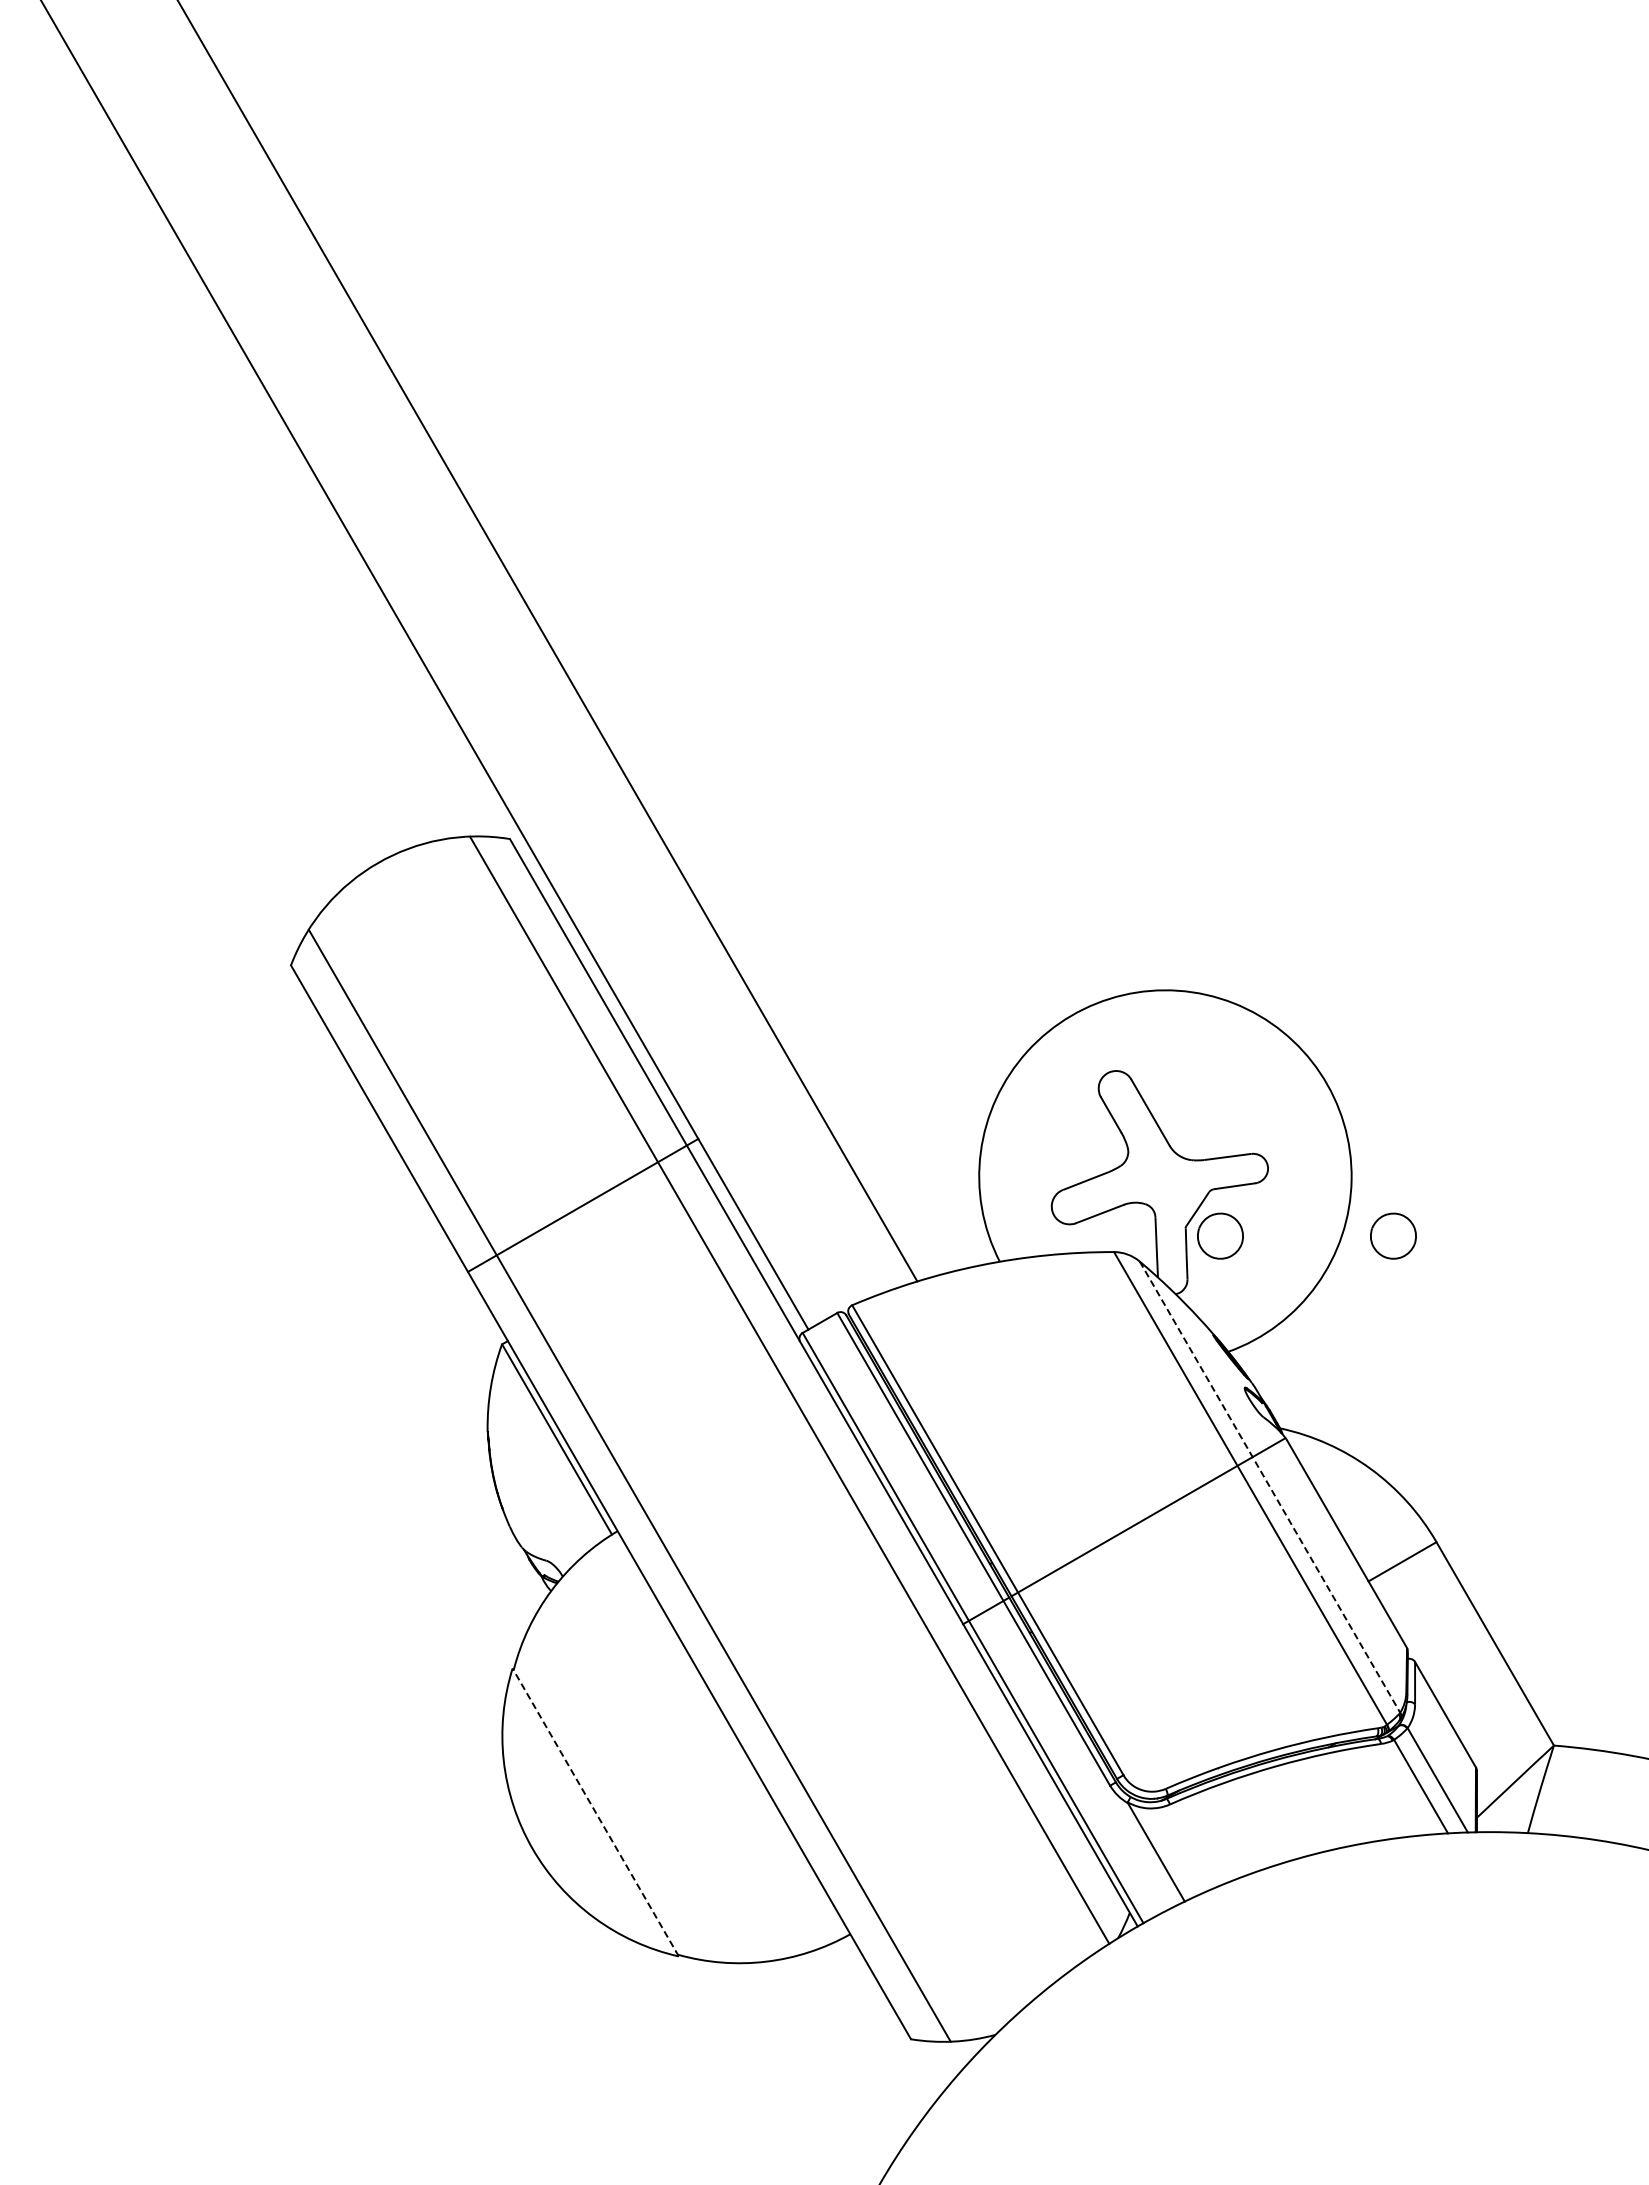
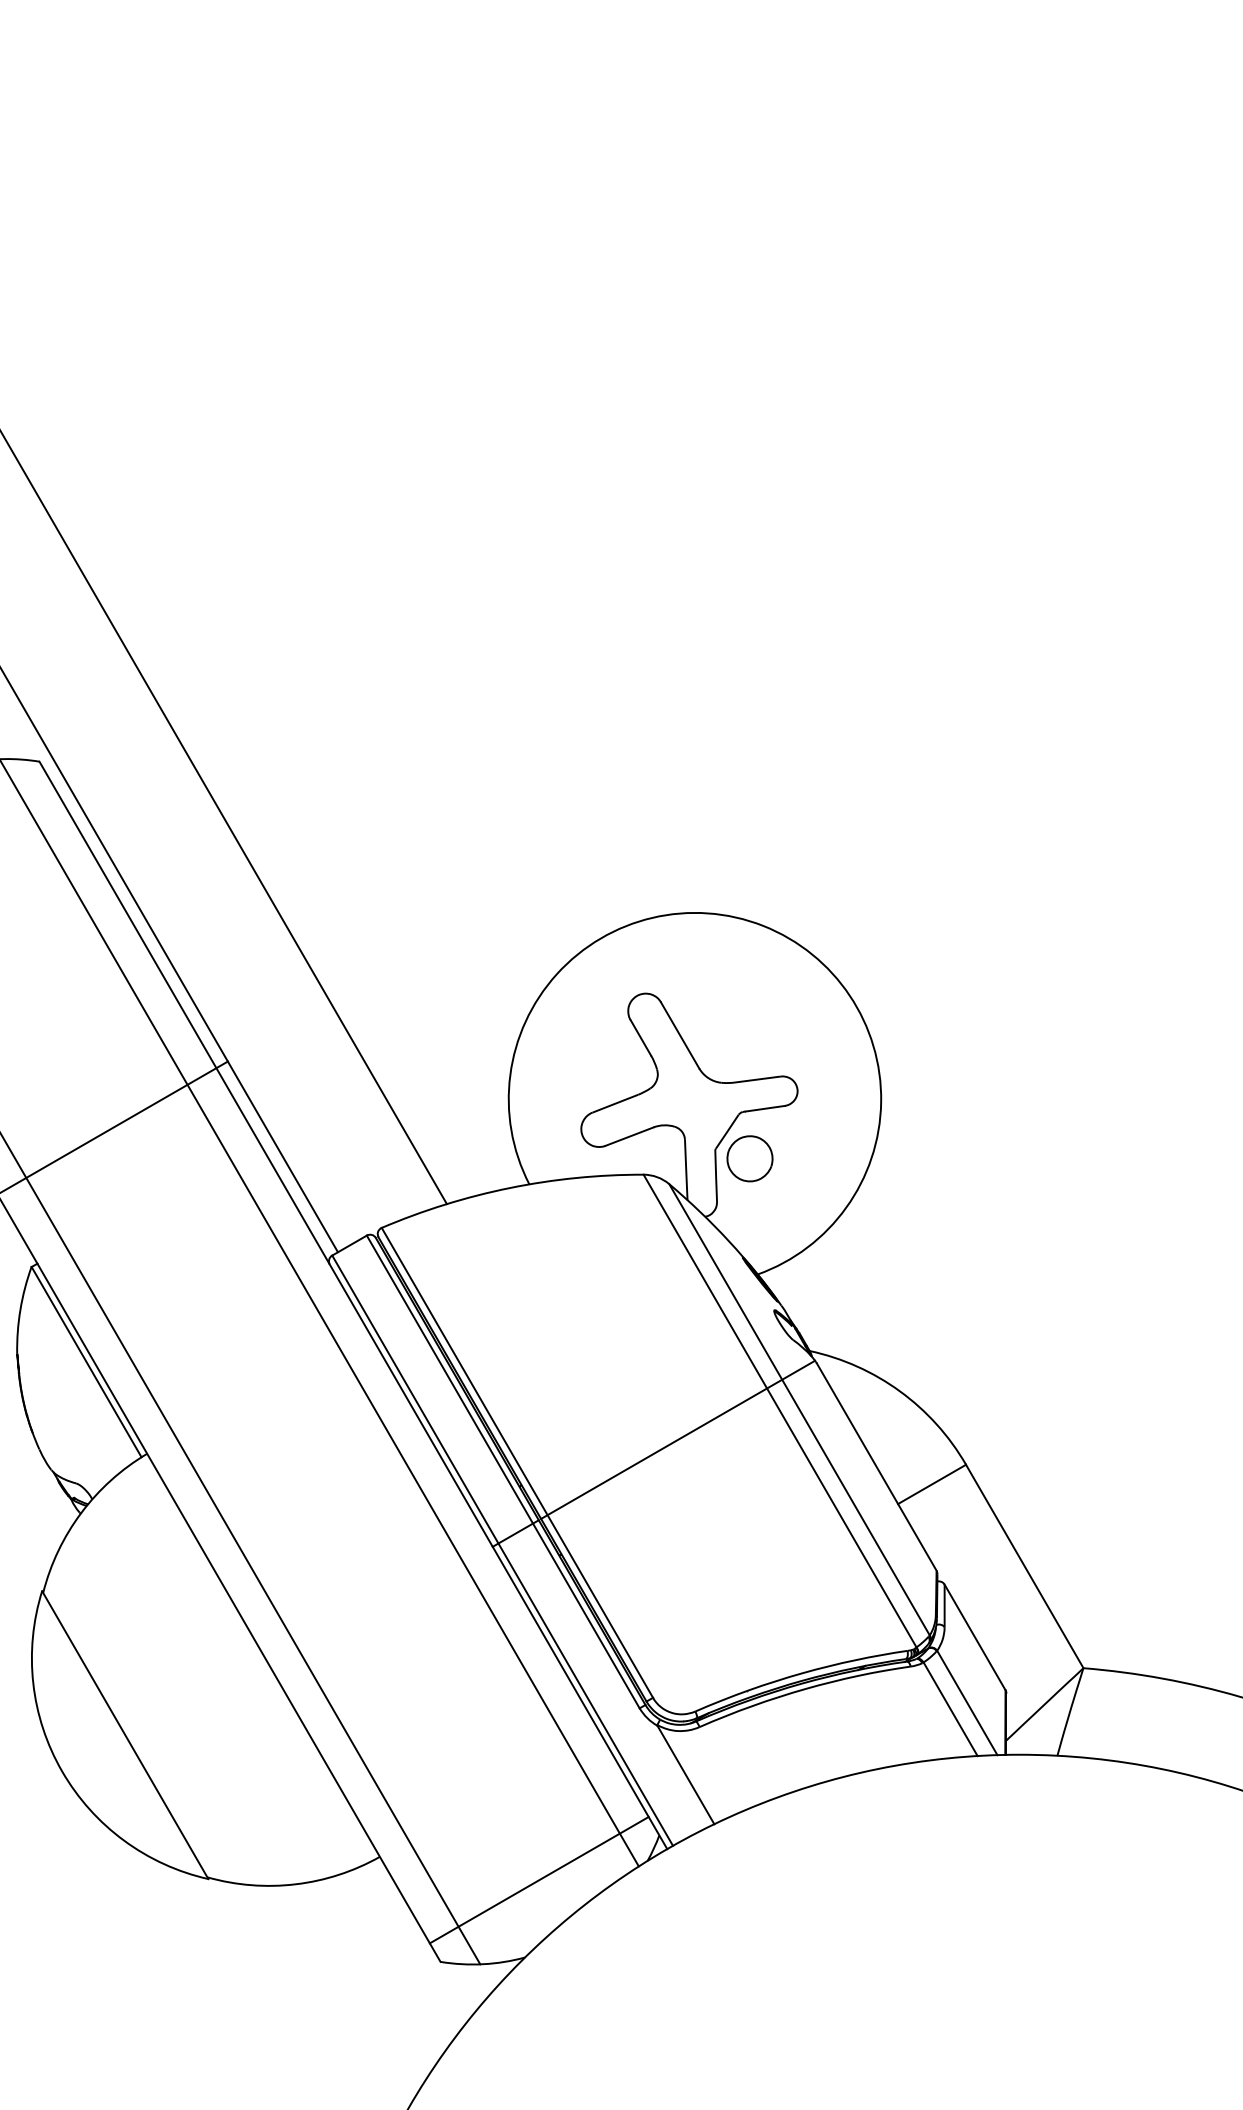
part: (1393, 1235) -> (923, 1158), removed
line: (1270, 1487) -> (800, 1410), dashed -> solid
line: (595, 1812) -> (125, 1735), dashed -> solid
line: (1009, 1957) -> (539, 1880), added

